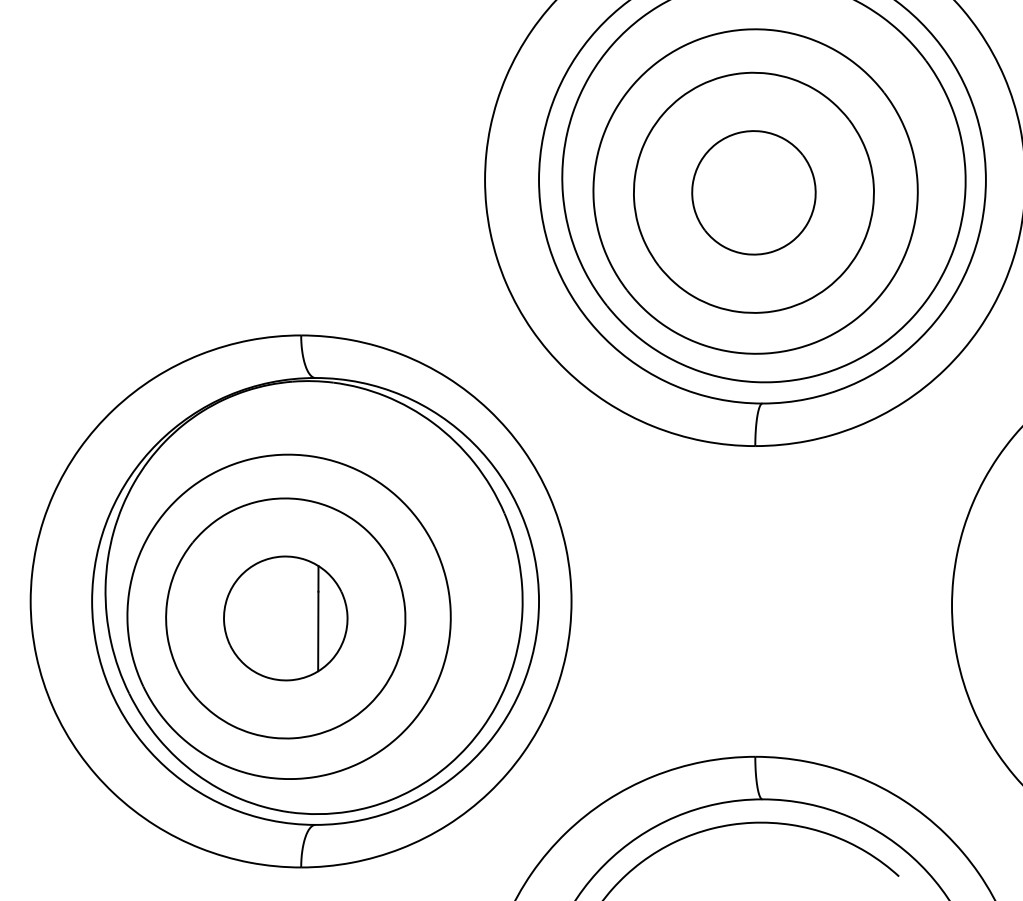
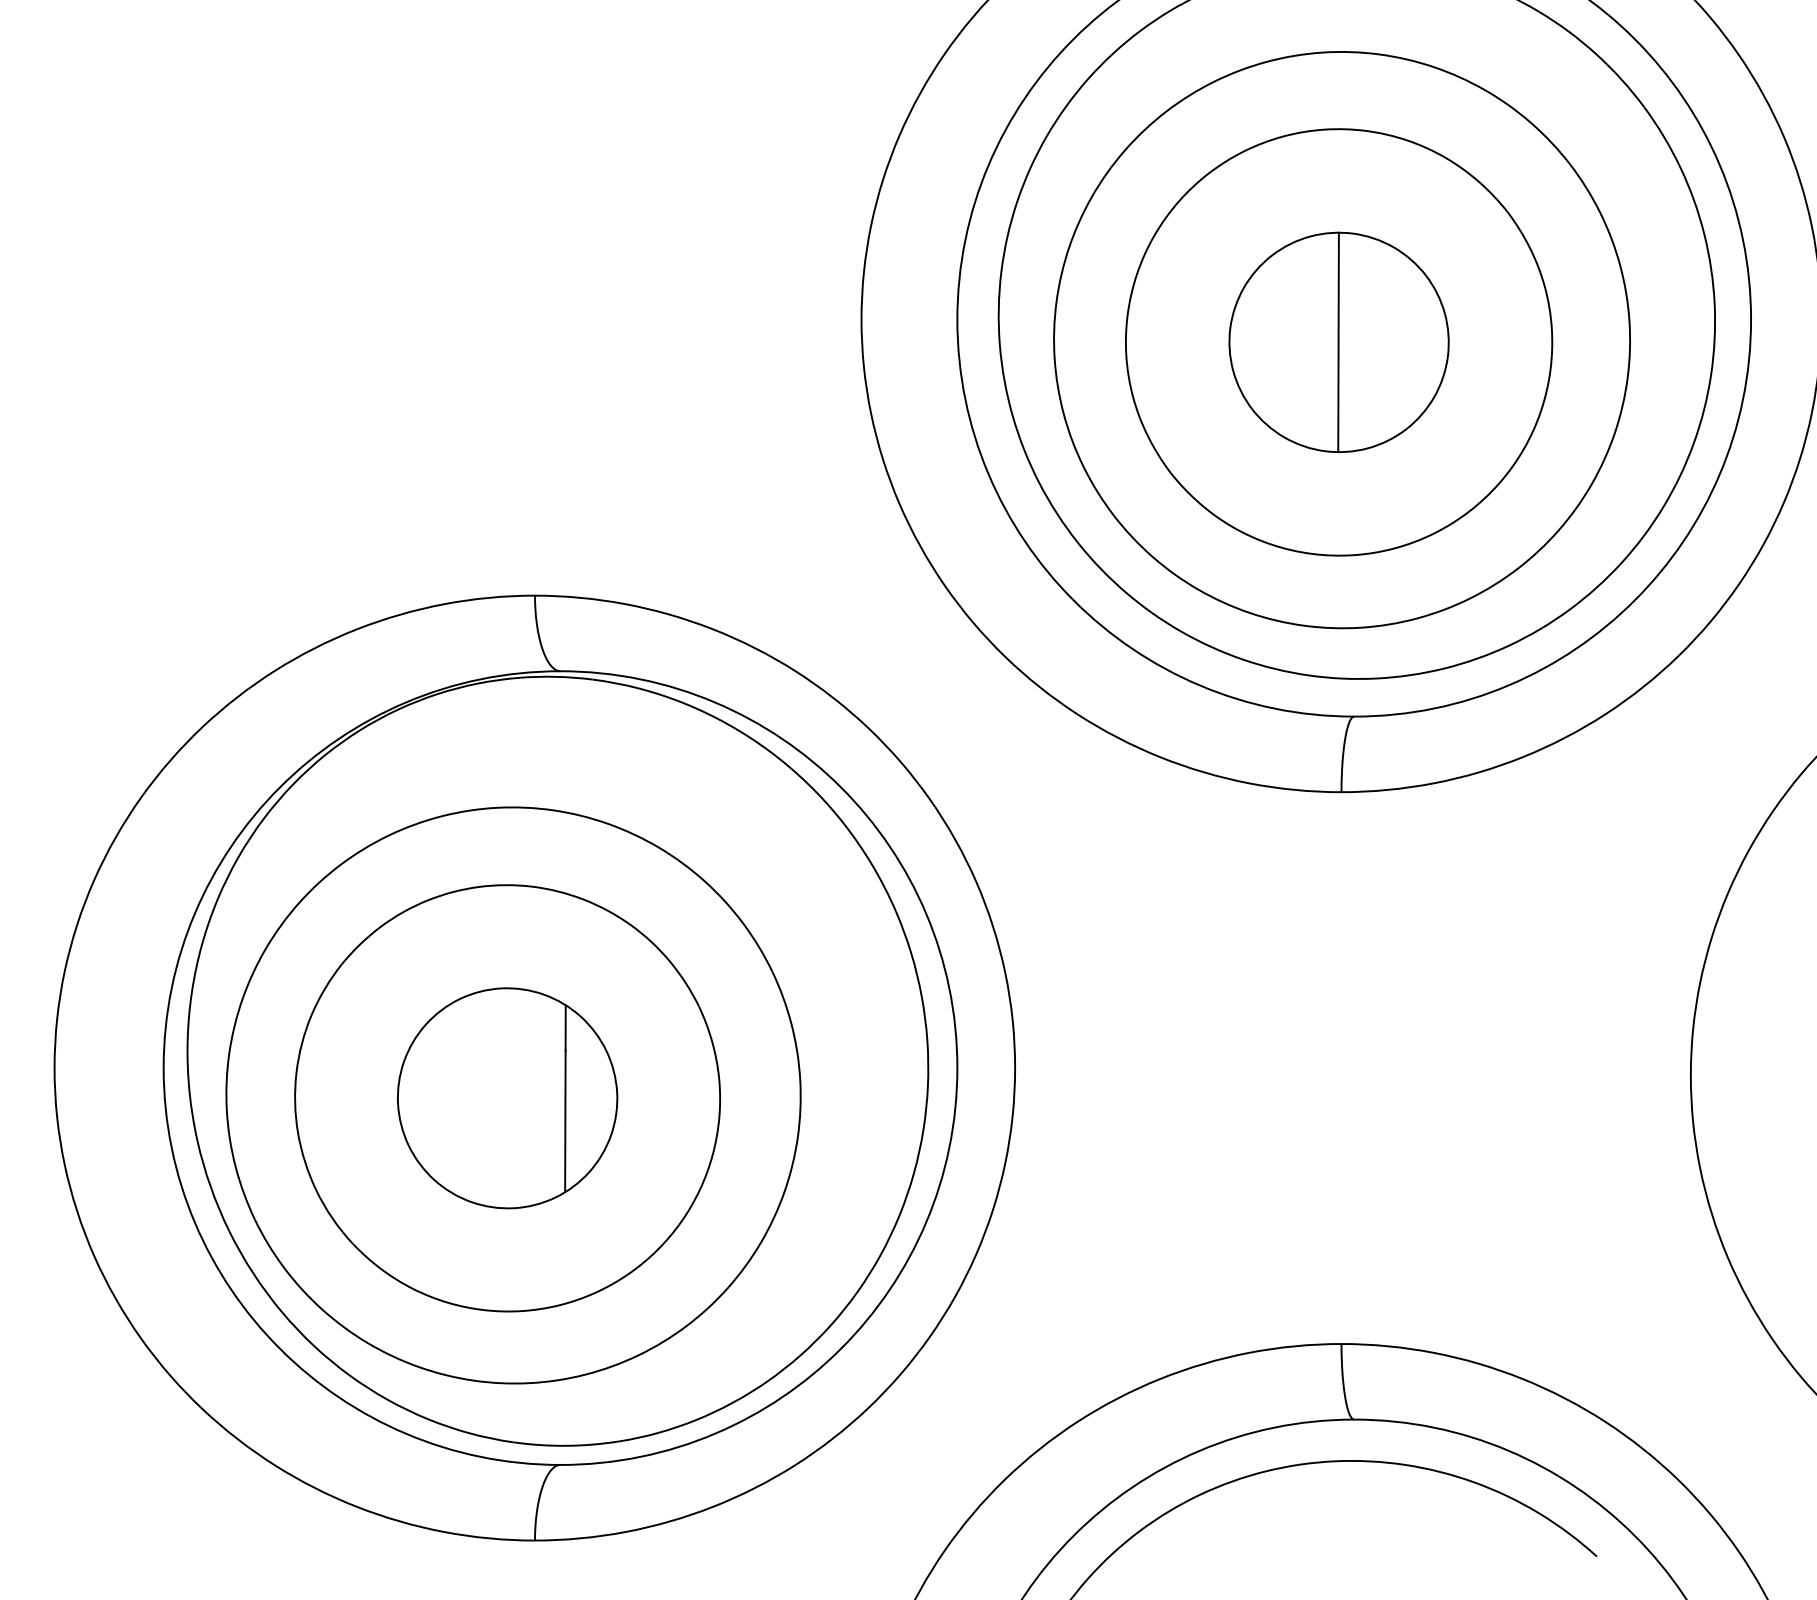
line: (753, 192) -> (1338, 341), added

